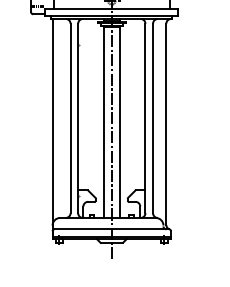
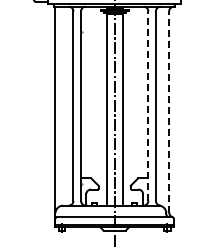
line: (145, 118) -> (148, 106), solid -> dashed
line: (166, 124) -> (169, 112), solid -> dashed

